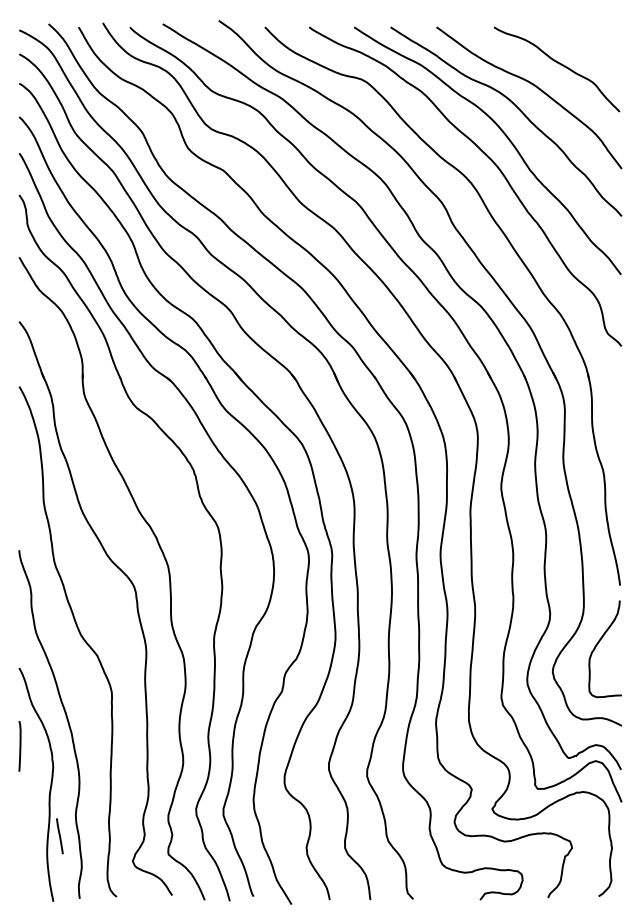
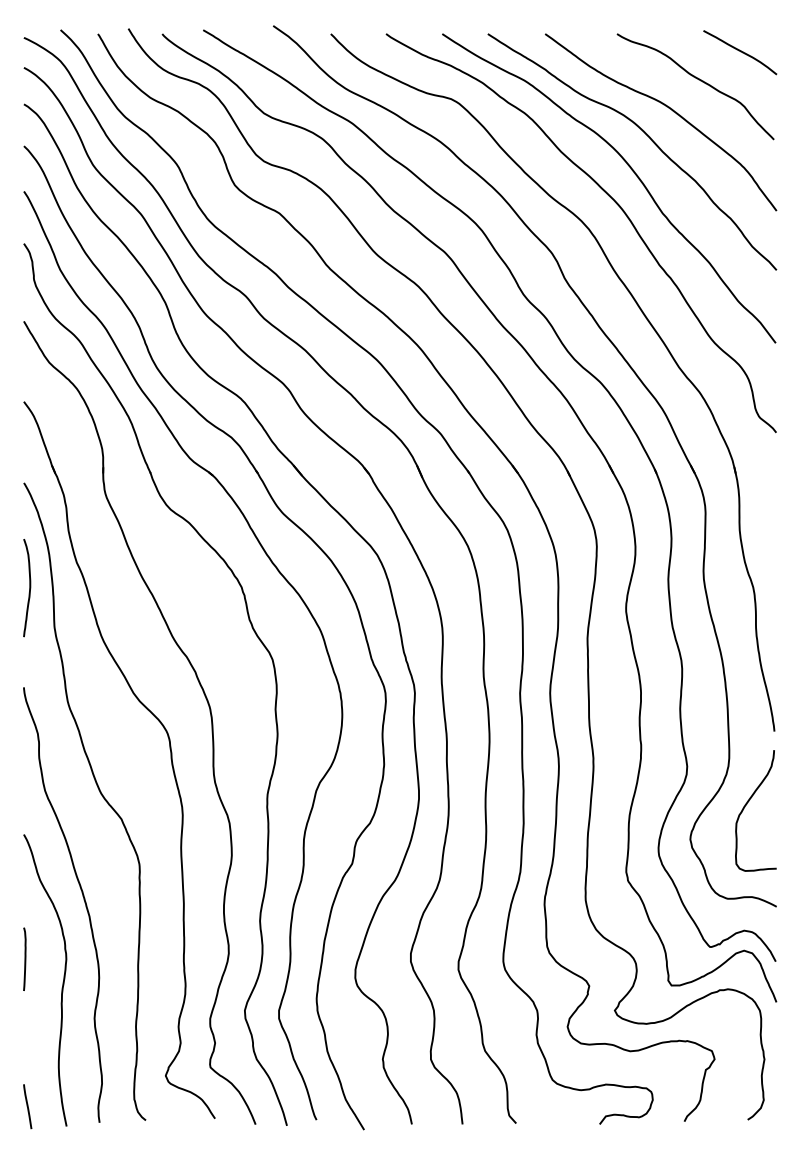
curve: (592, 42) -> (740, 52), added
curve: (23, 471) -> (29, 588), added
line: (19, 745) -> (24, 958), moved
line: (59, 836) -> (27, 1106), moved

